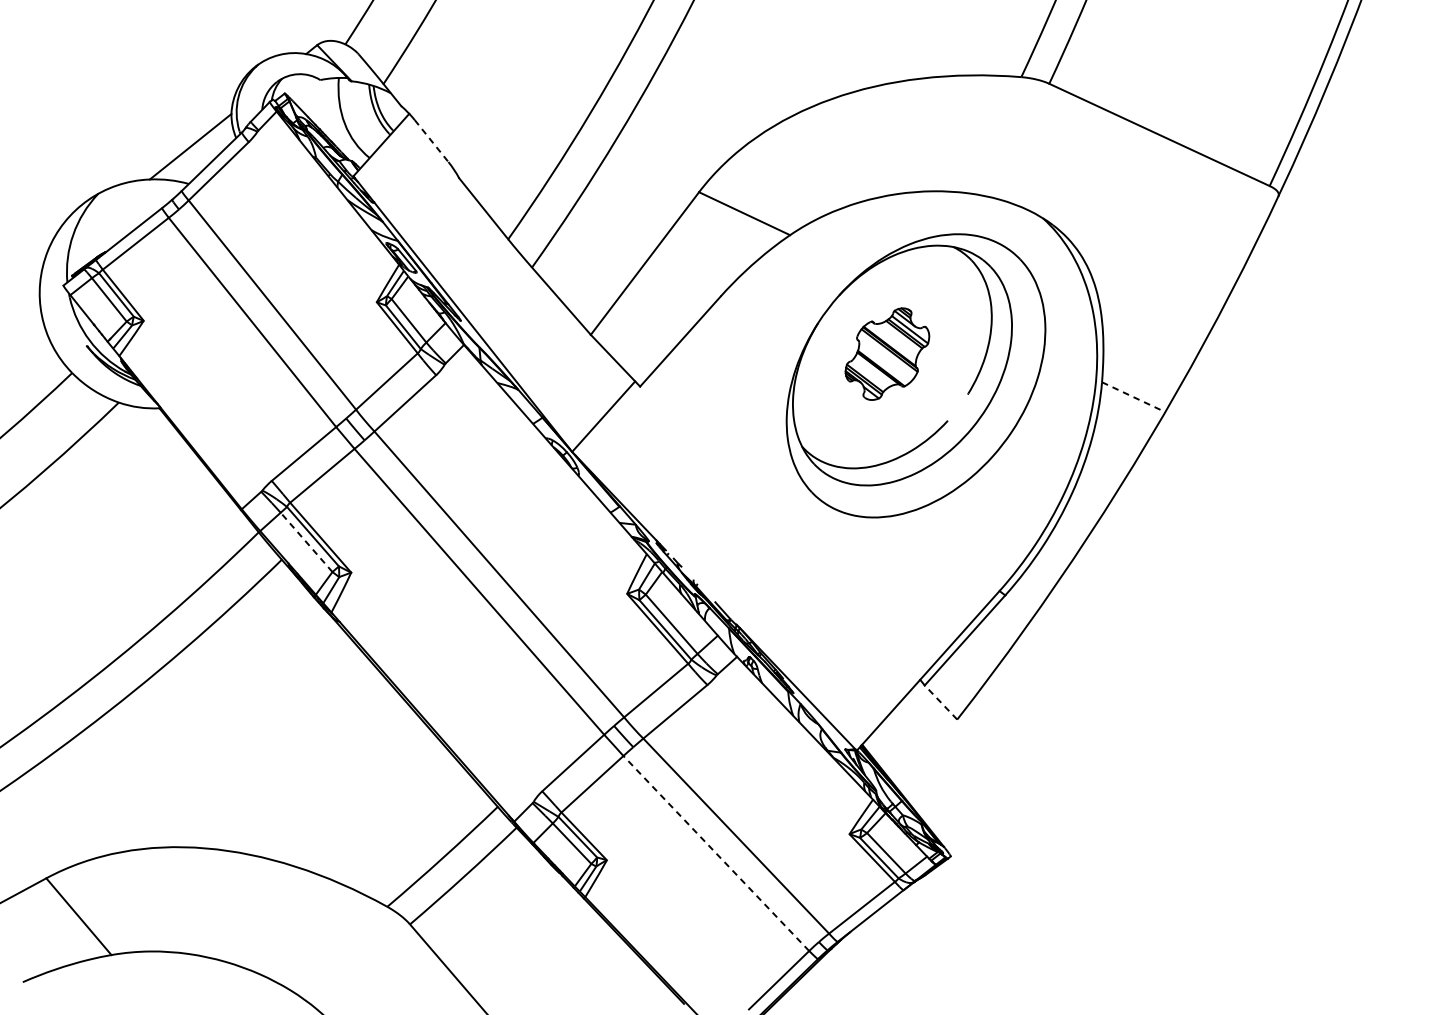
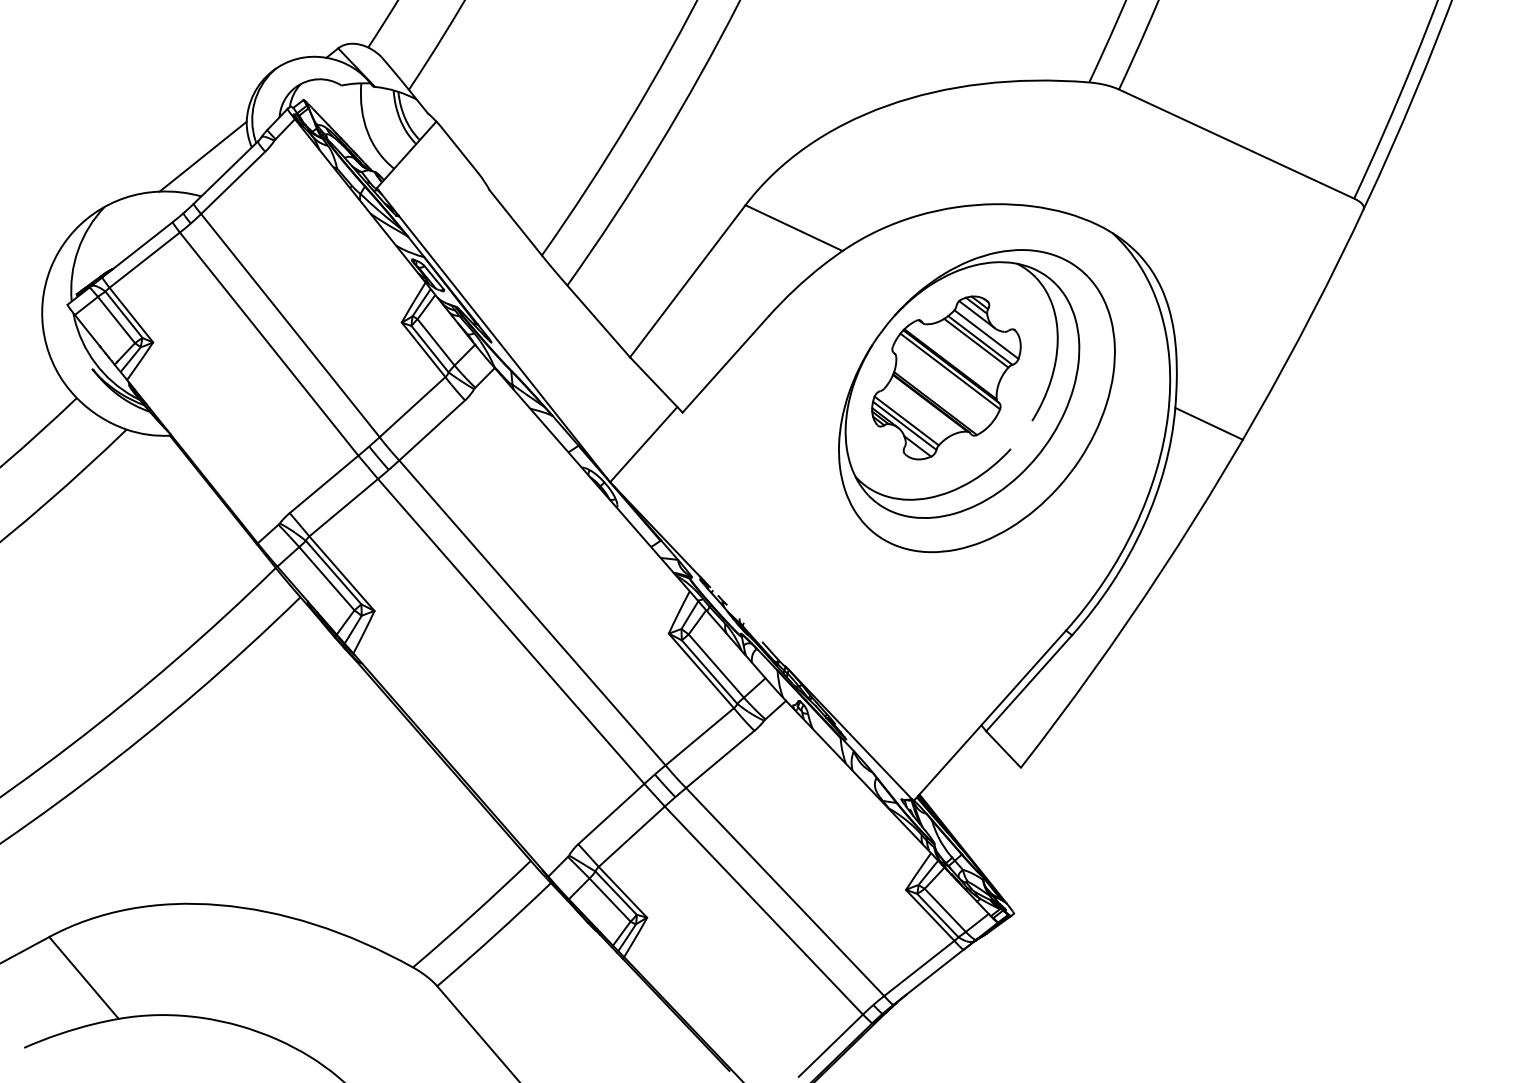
line: (431, 140) -> (460, 150), dashed -> solid
part: (887, 353) -> (946, 377), size x1.67
line: (1134, 397) -> (1209, 424), dashed -> solid
line: (306, 542) -> (326, 578), dashed -> solid
line: (940, 702) -> (1003, 749), dashed -> solid
line: (715, 853) -> (763, 910), dashed -> solid

